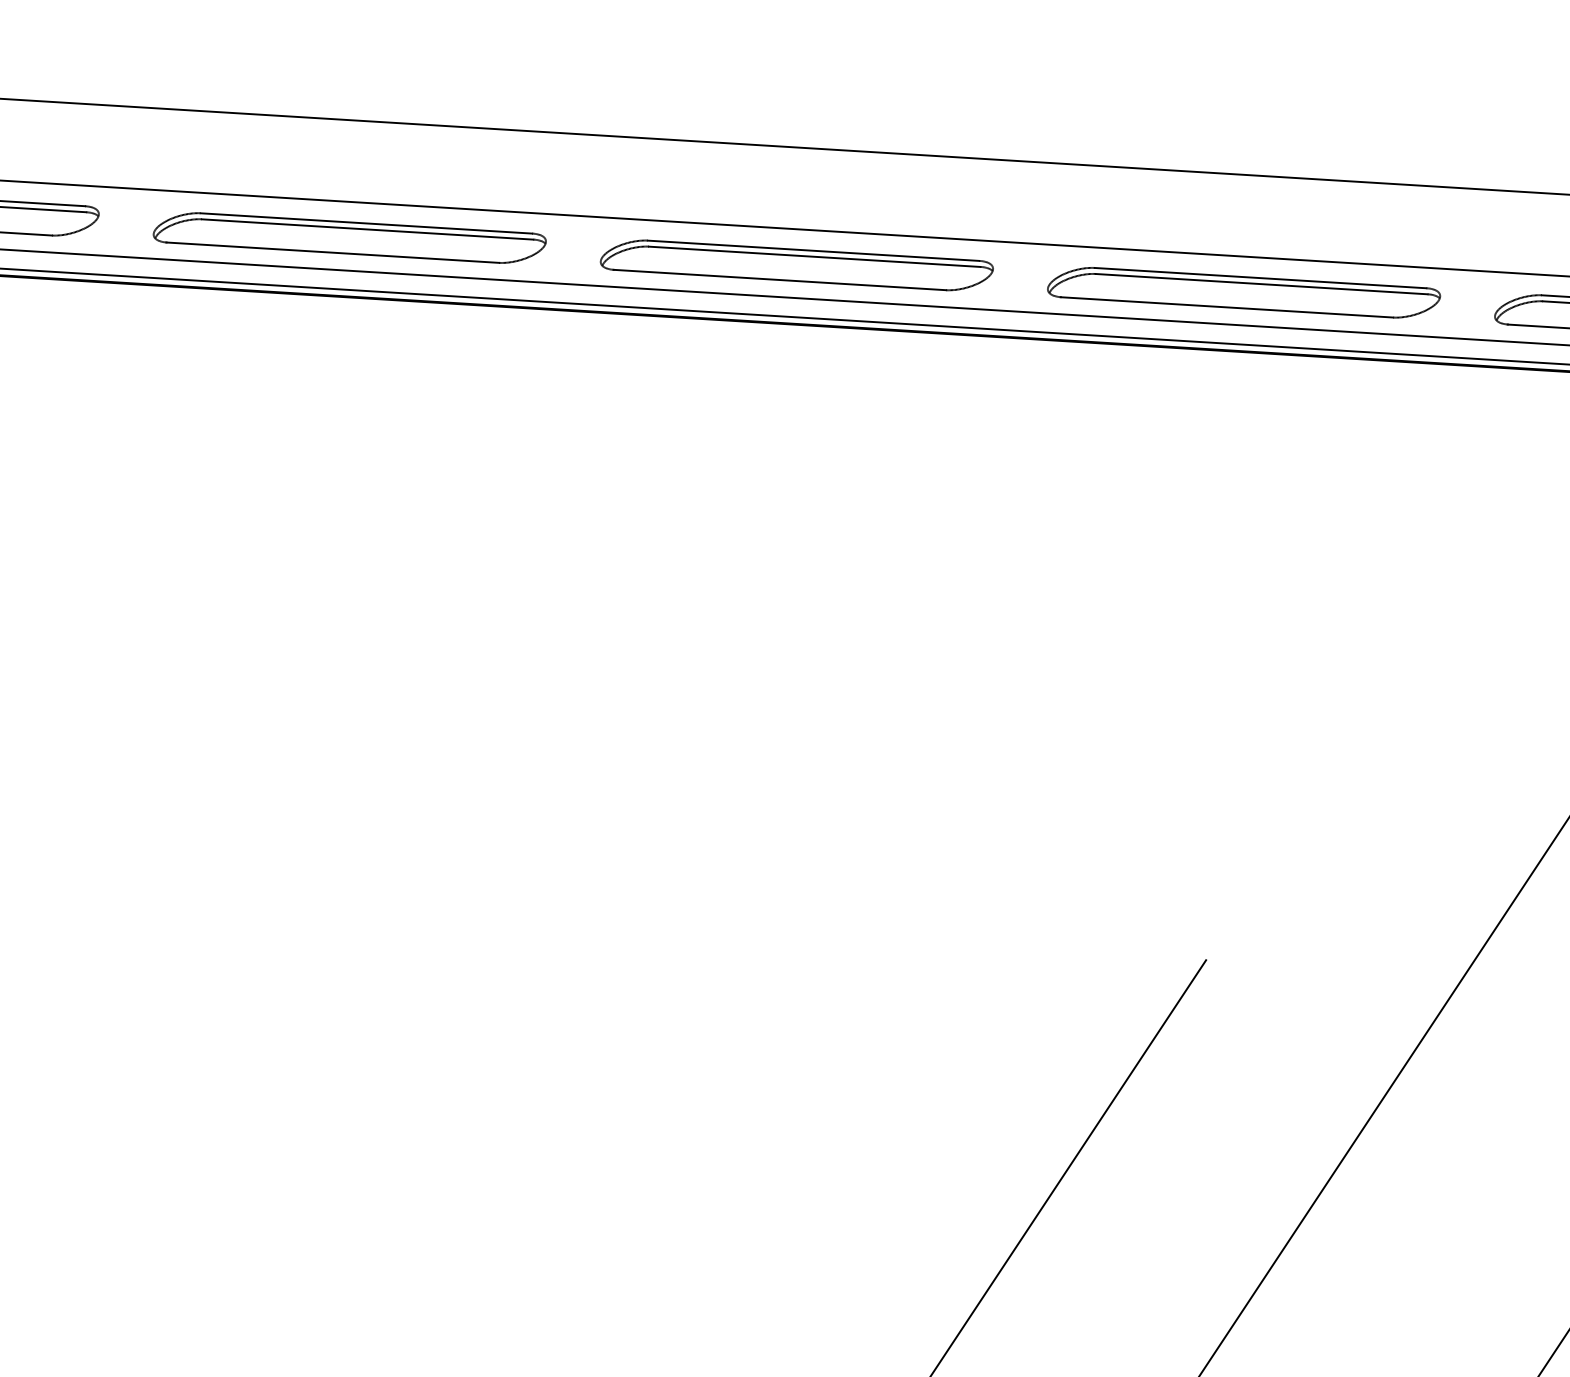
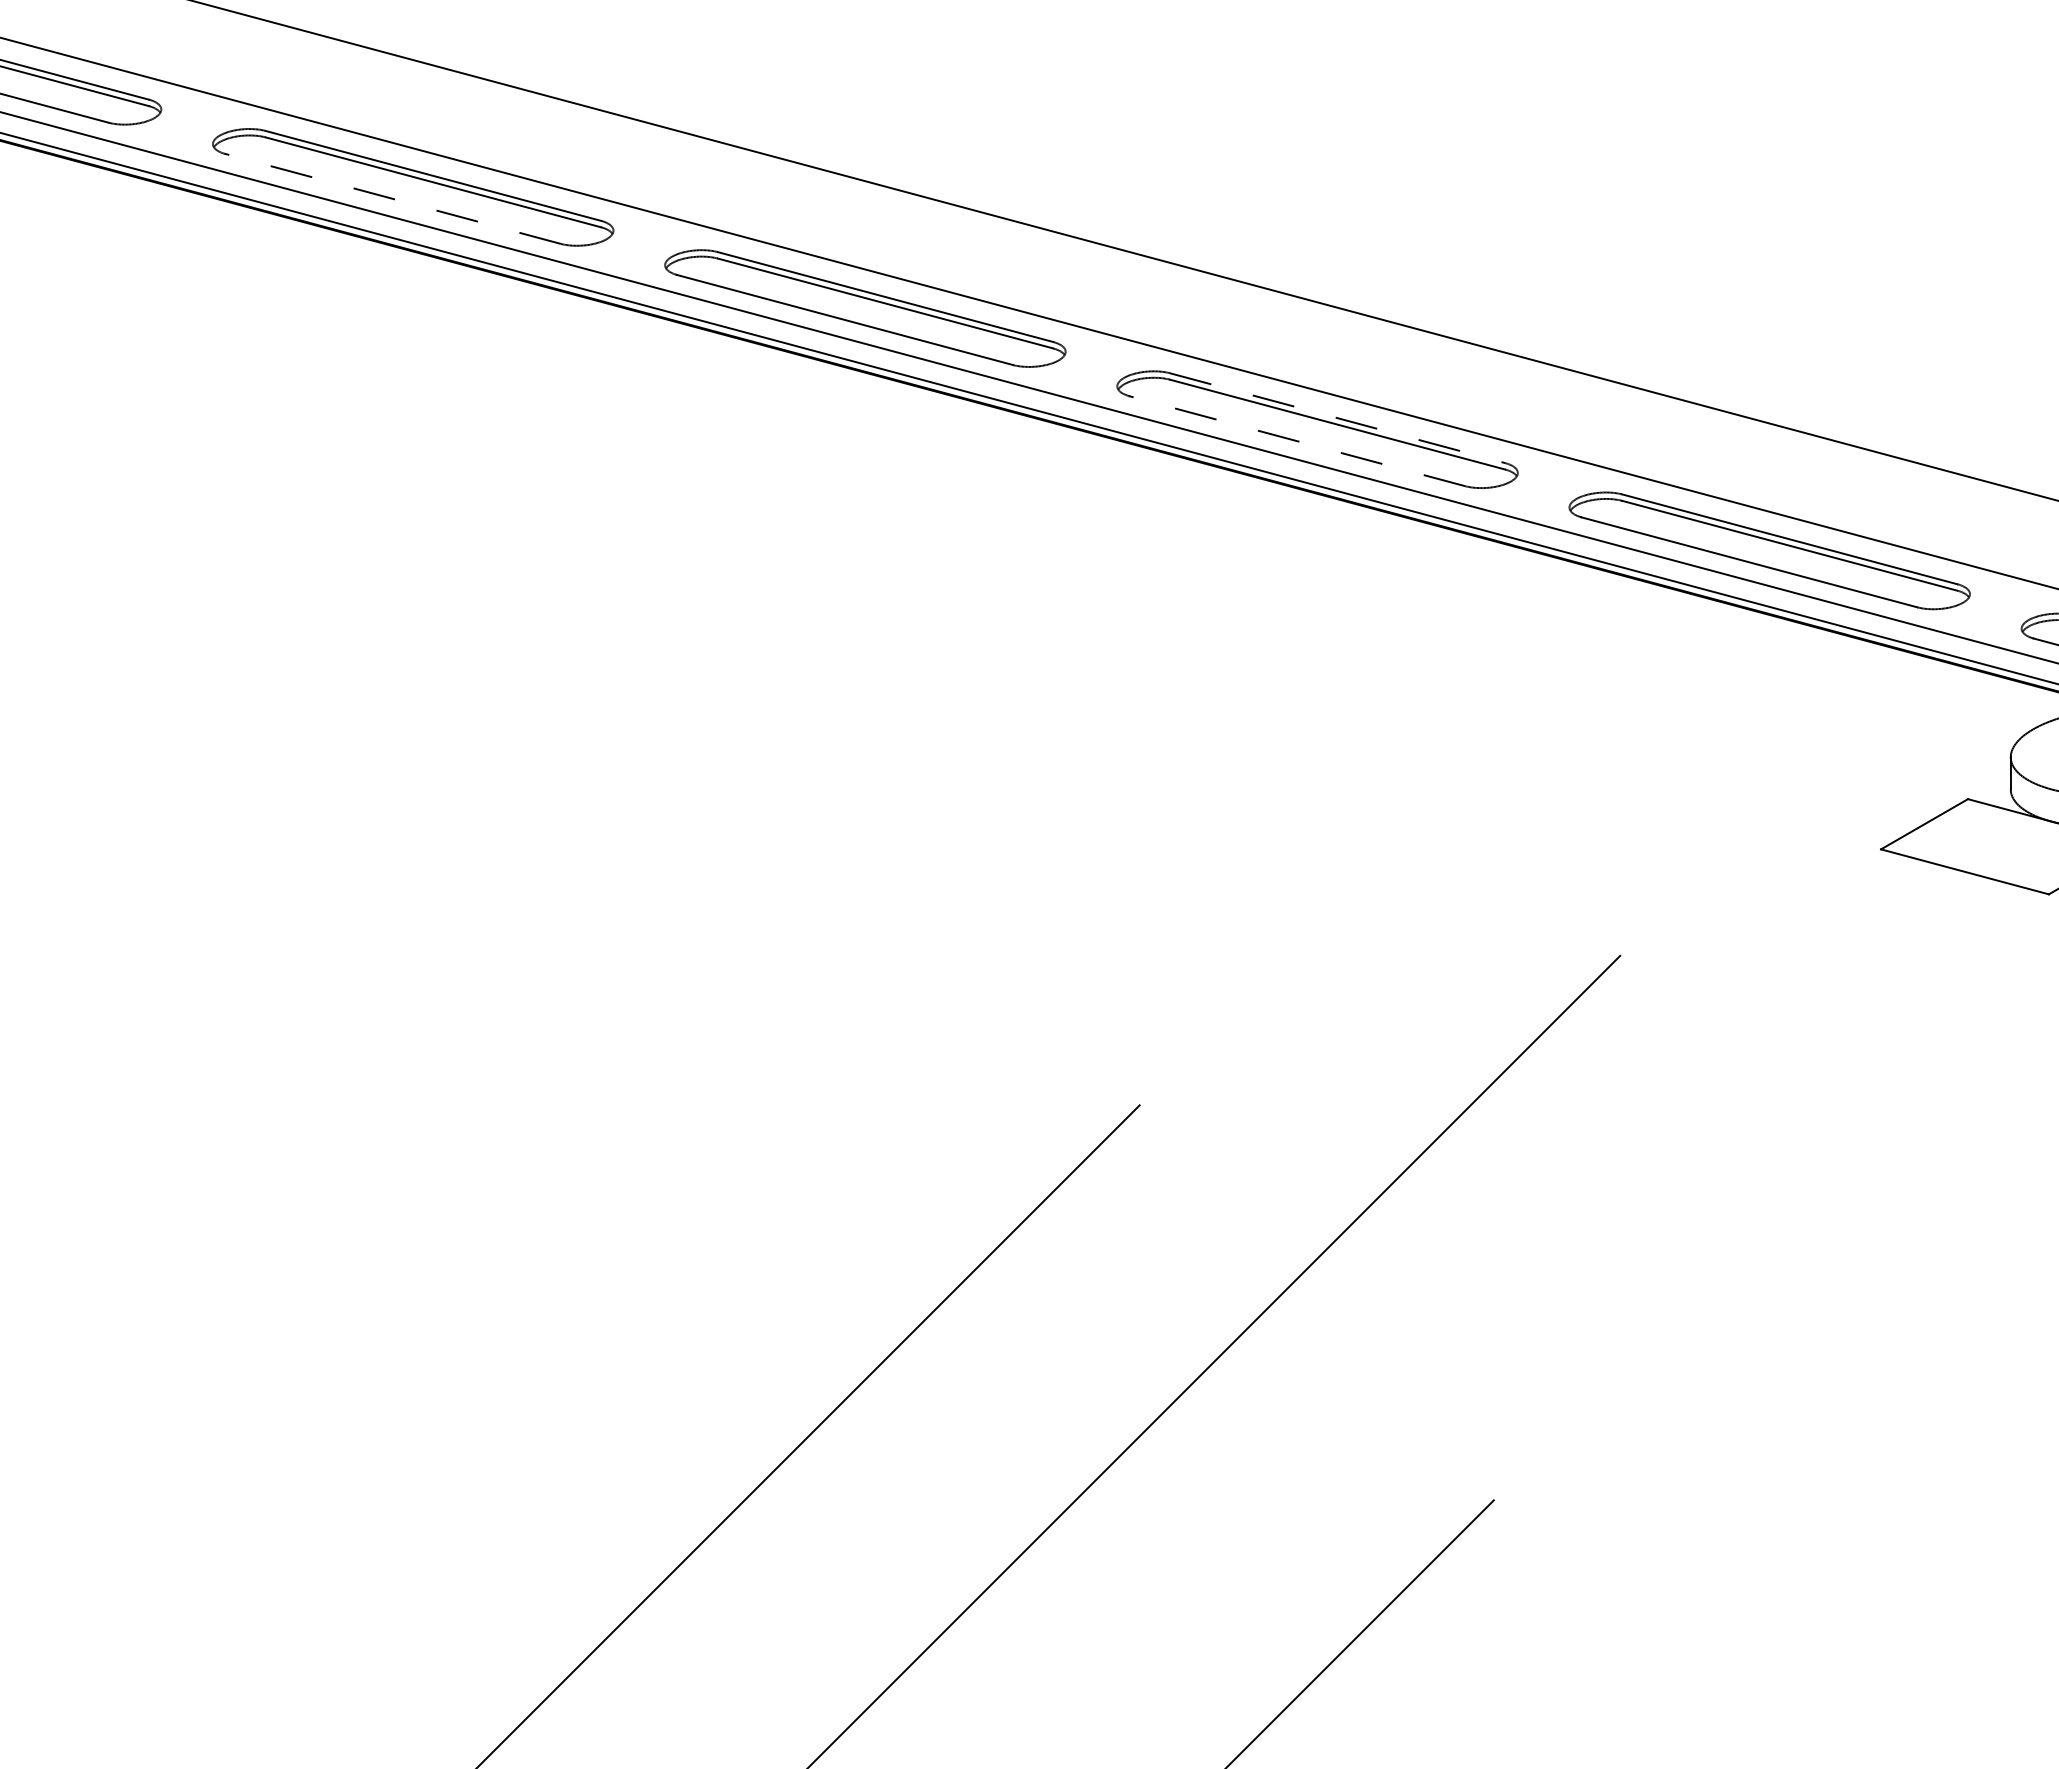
line: (332, 252) -> (392, 198), solid -> dashed
line: (1260, 278) -> (1337, 418), solid -> dashed
line: (1226, 307) -> (1296, 441), solid -> dashed

